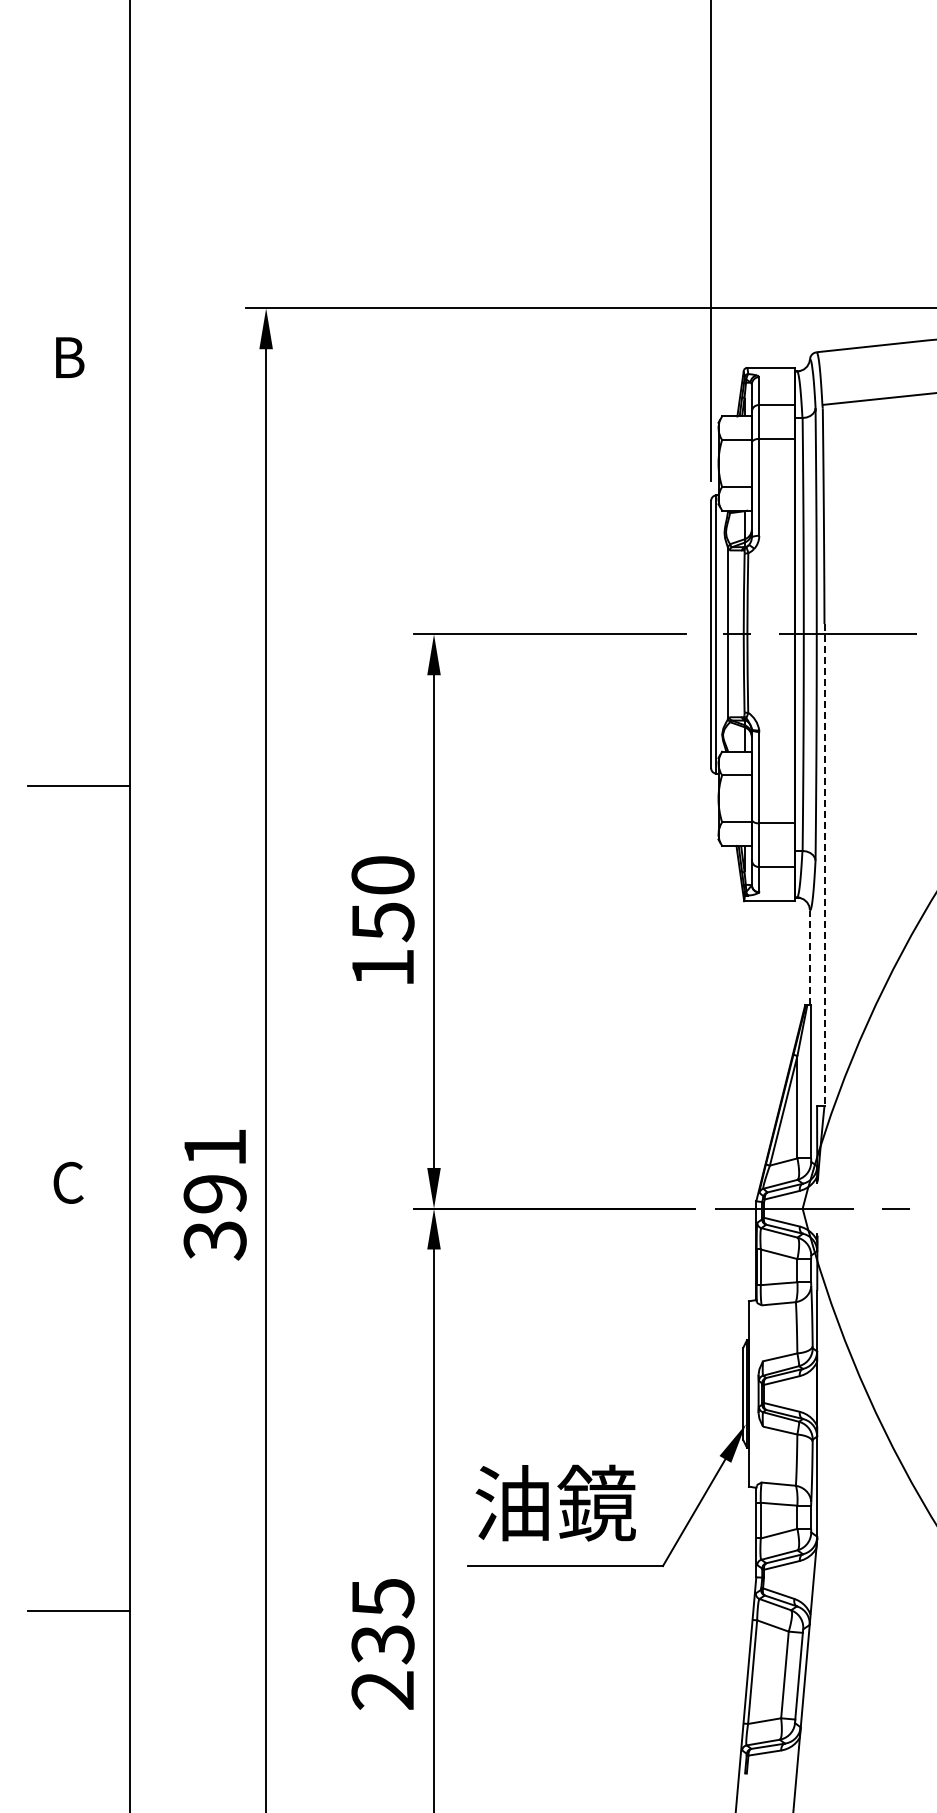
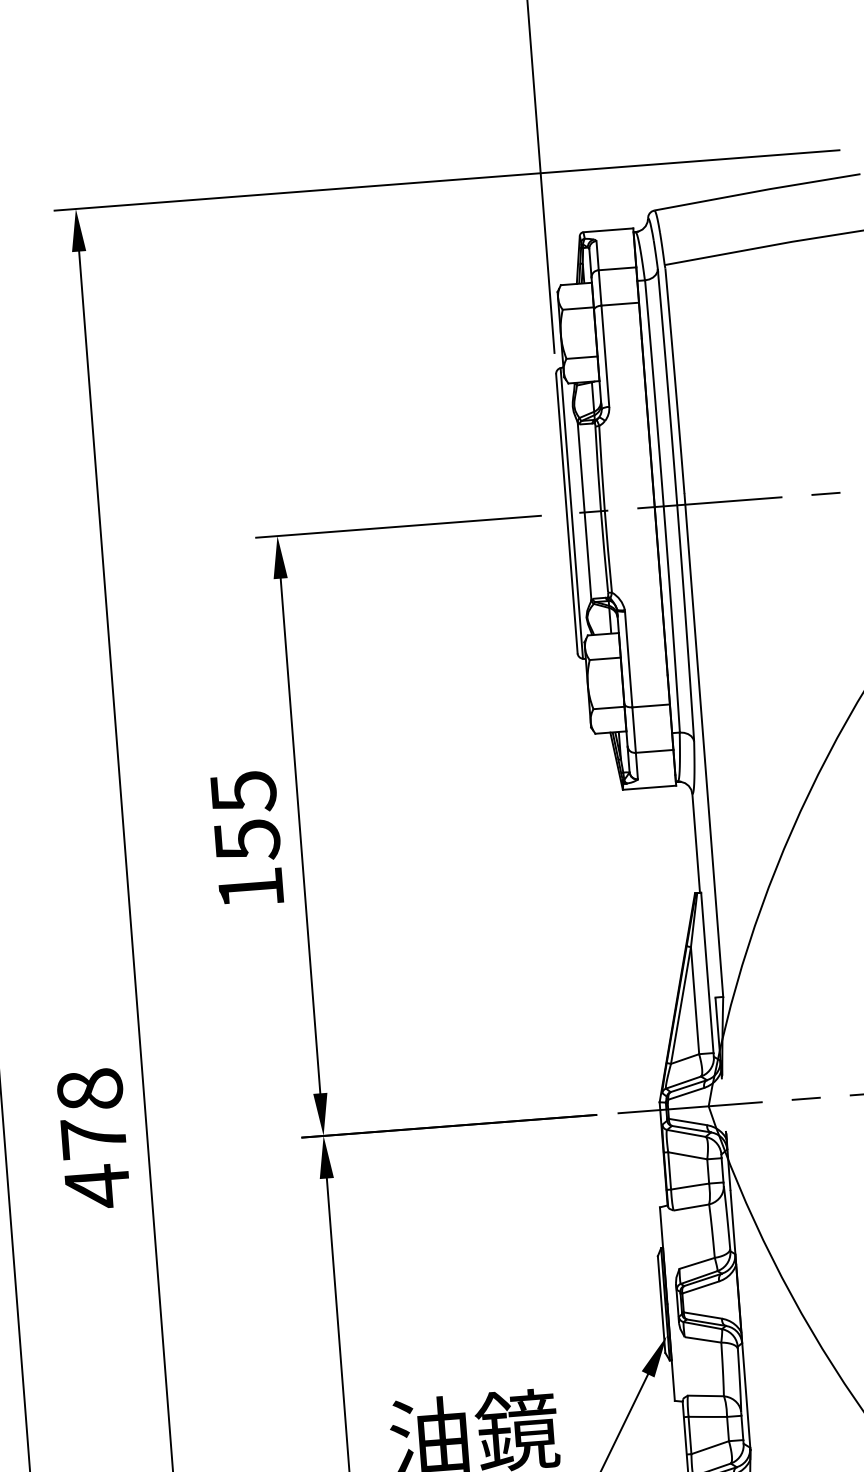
line: (824, 865) -> (703, 746), dashed -> solid
text: (382, 875) -> (242, 791), 150 -> 155
line: (810, 957) -> (696, 843), dashed -> solid
text: (214, 1194) -> (93, 1138), 391 -> 478

